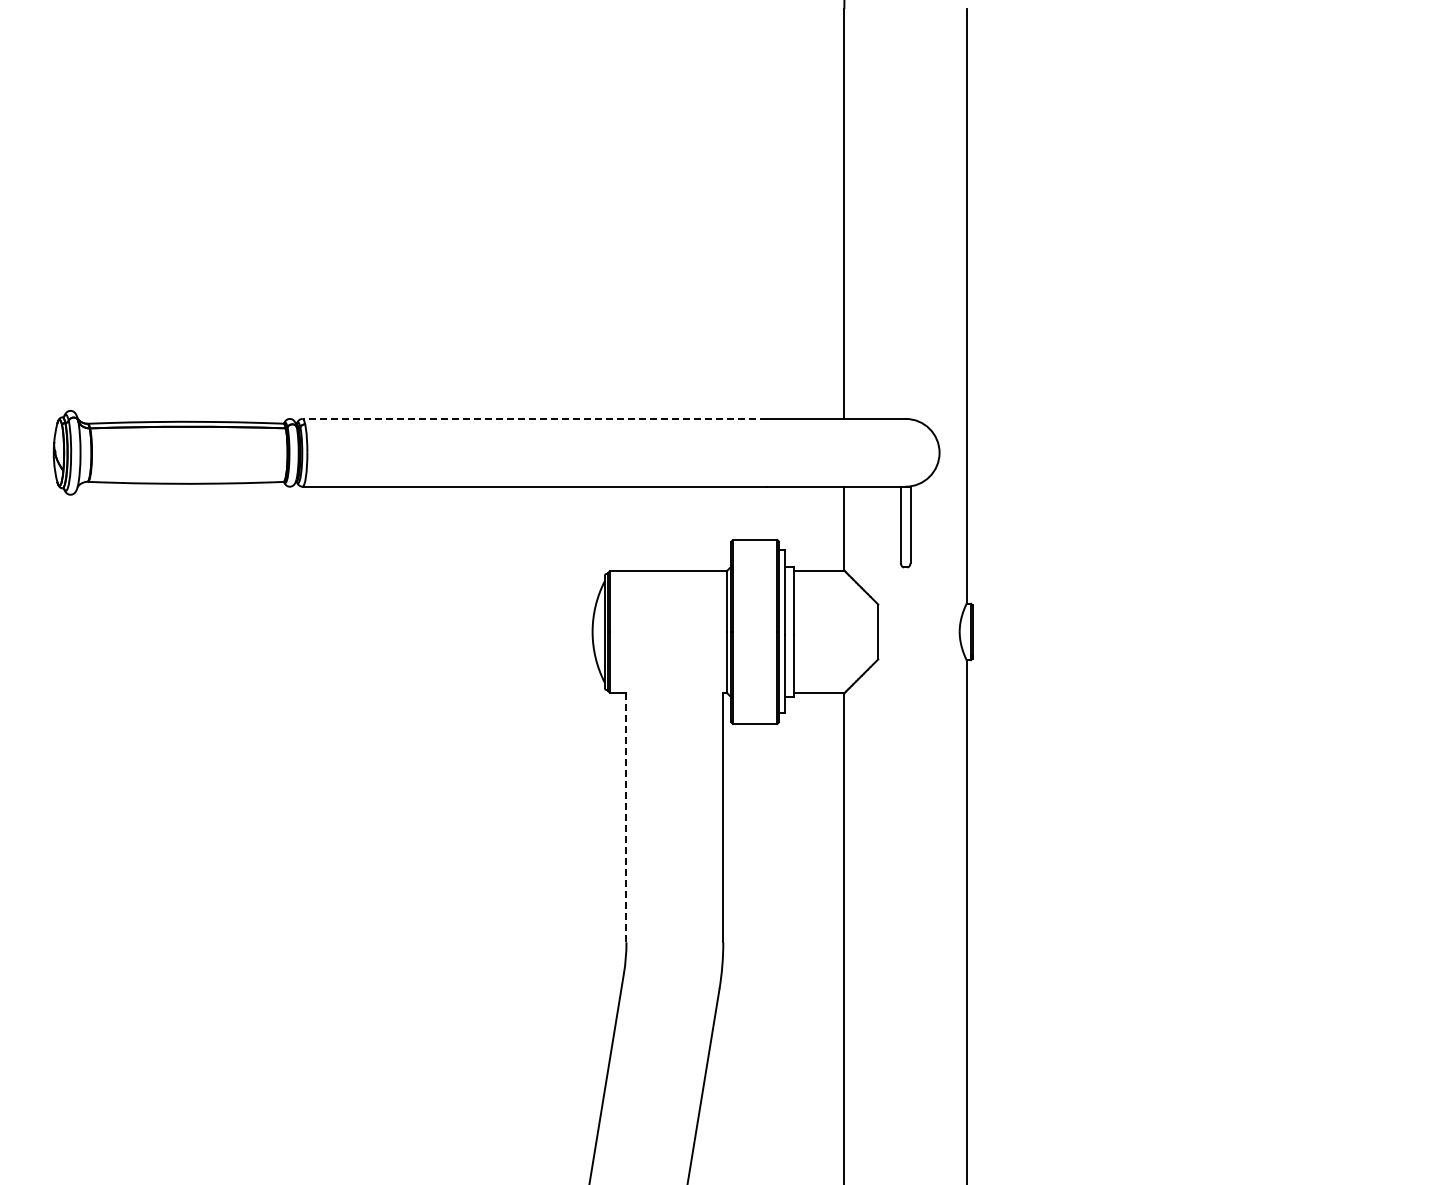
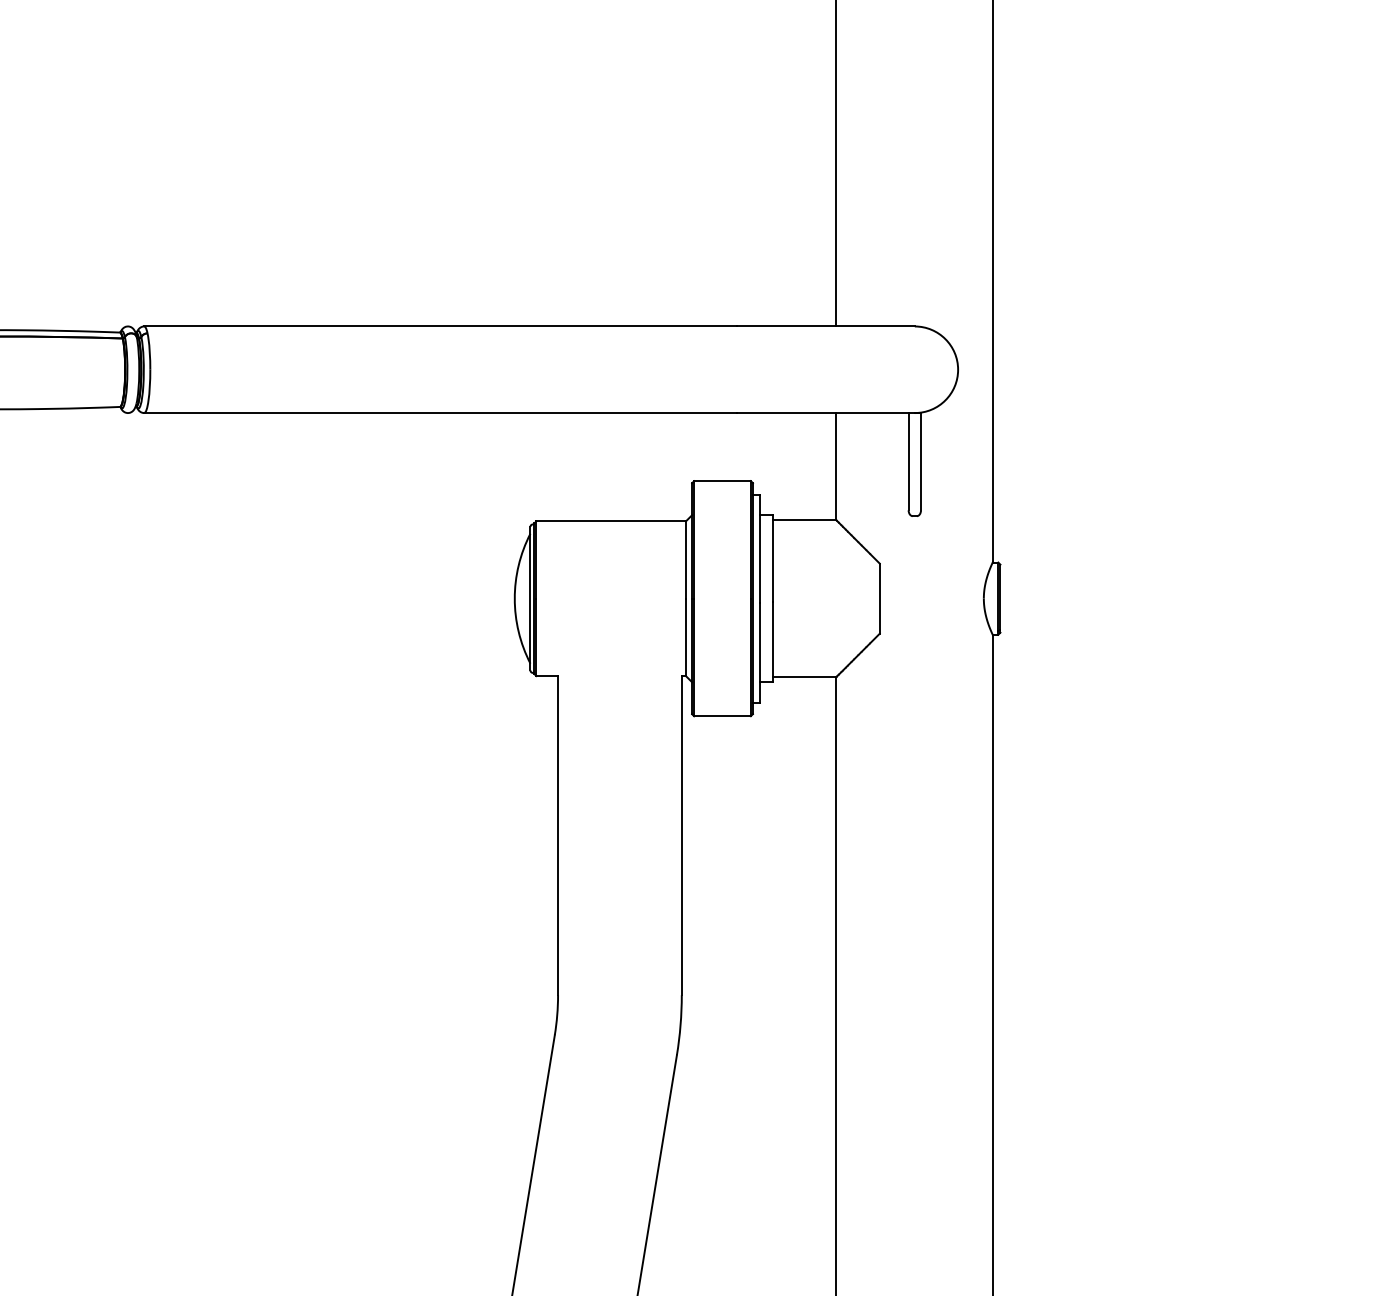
line: (534, 418) -> (440, 325), dashed -> solid
line: (626, 817) -> (558, 835), dashed -> solid

